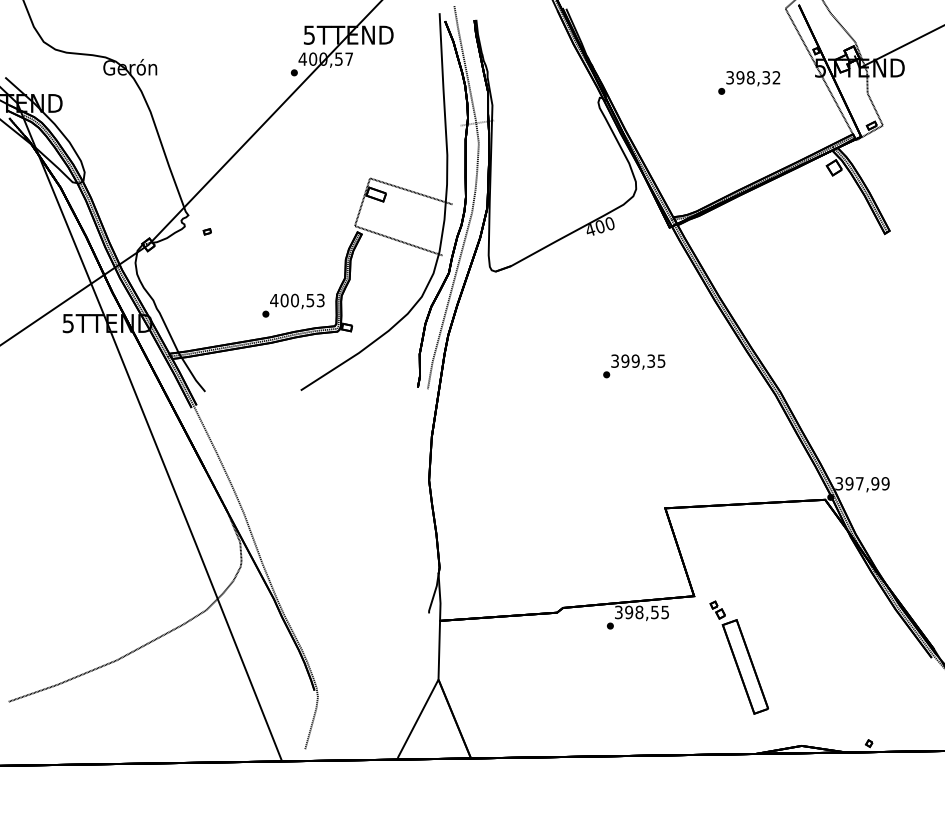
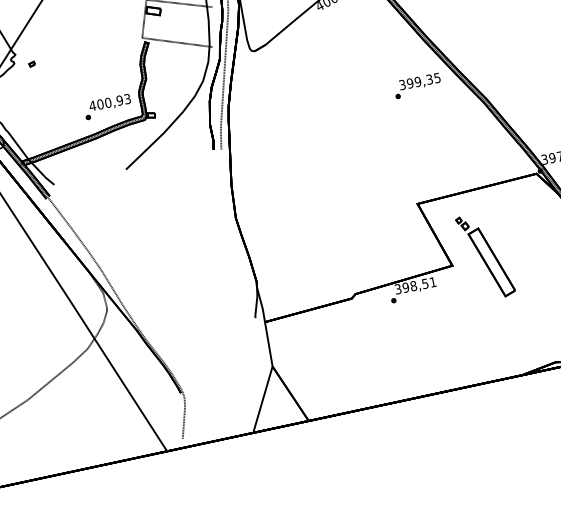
text: (310, 299) -> (119, 99), 400,53 -> 400,93
text: (634, 366) -> (417, 86), moved
text: (664, 612) -> (432, 282), 398,55 -> 398,51
part: (738, 657) -> (485, 256), moved

